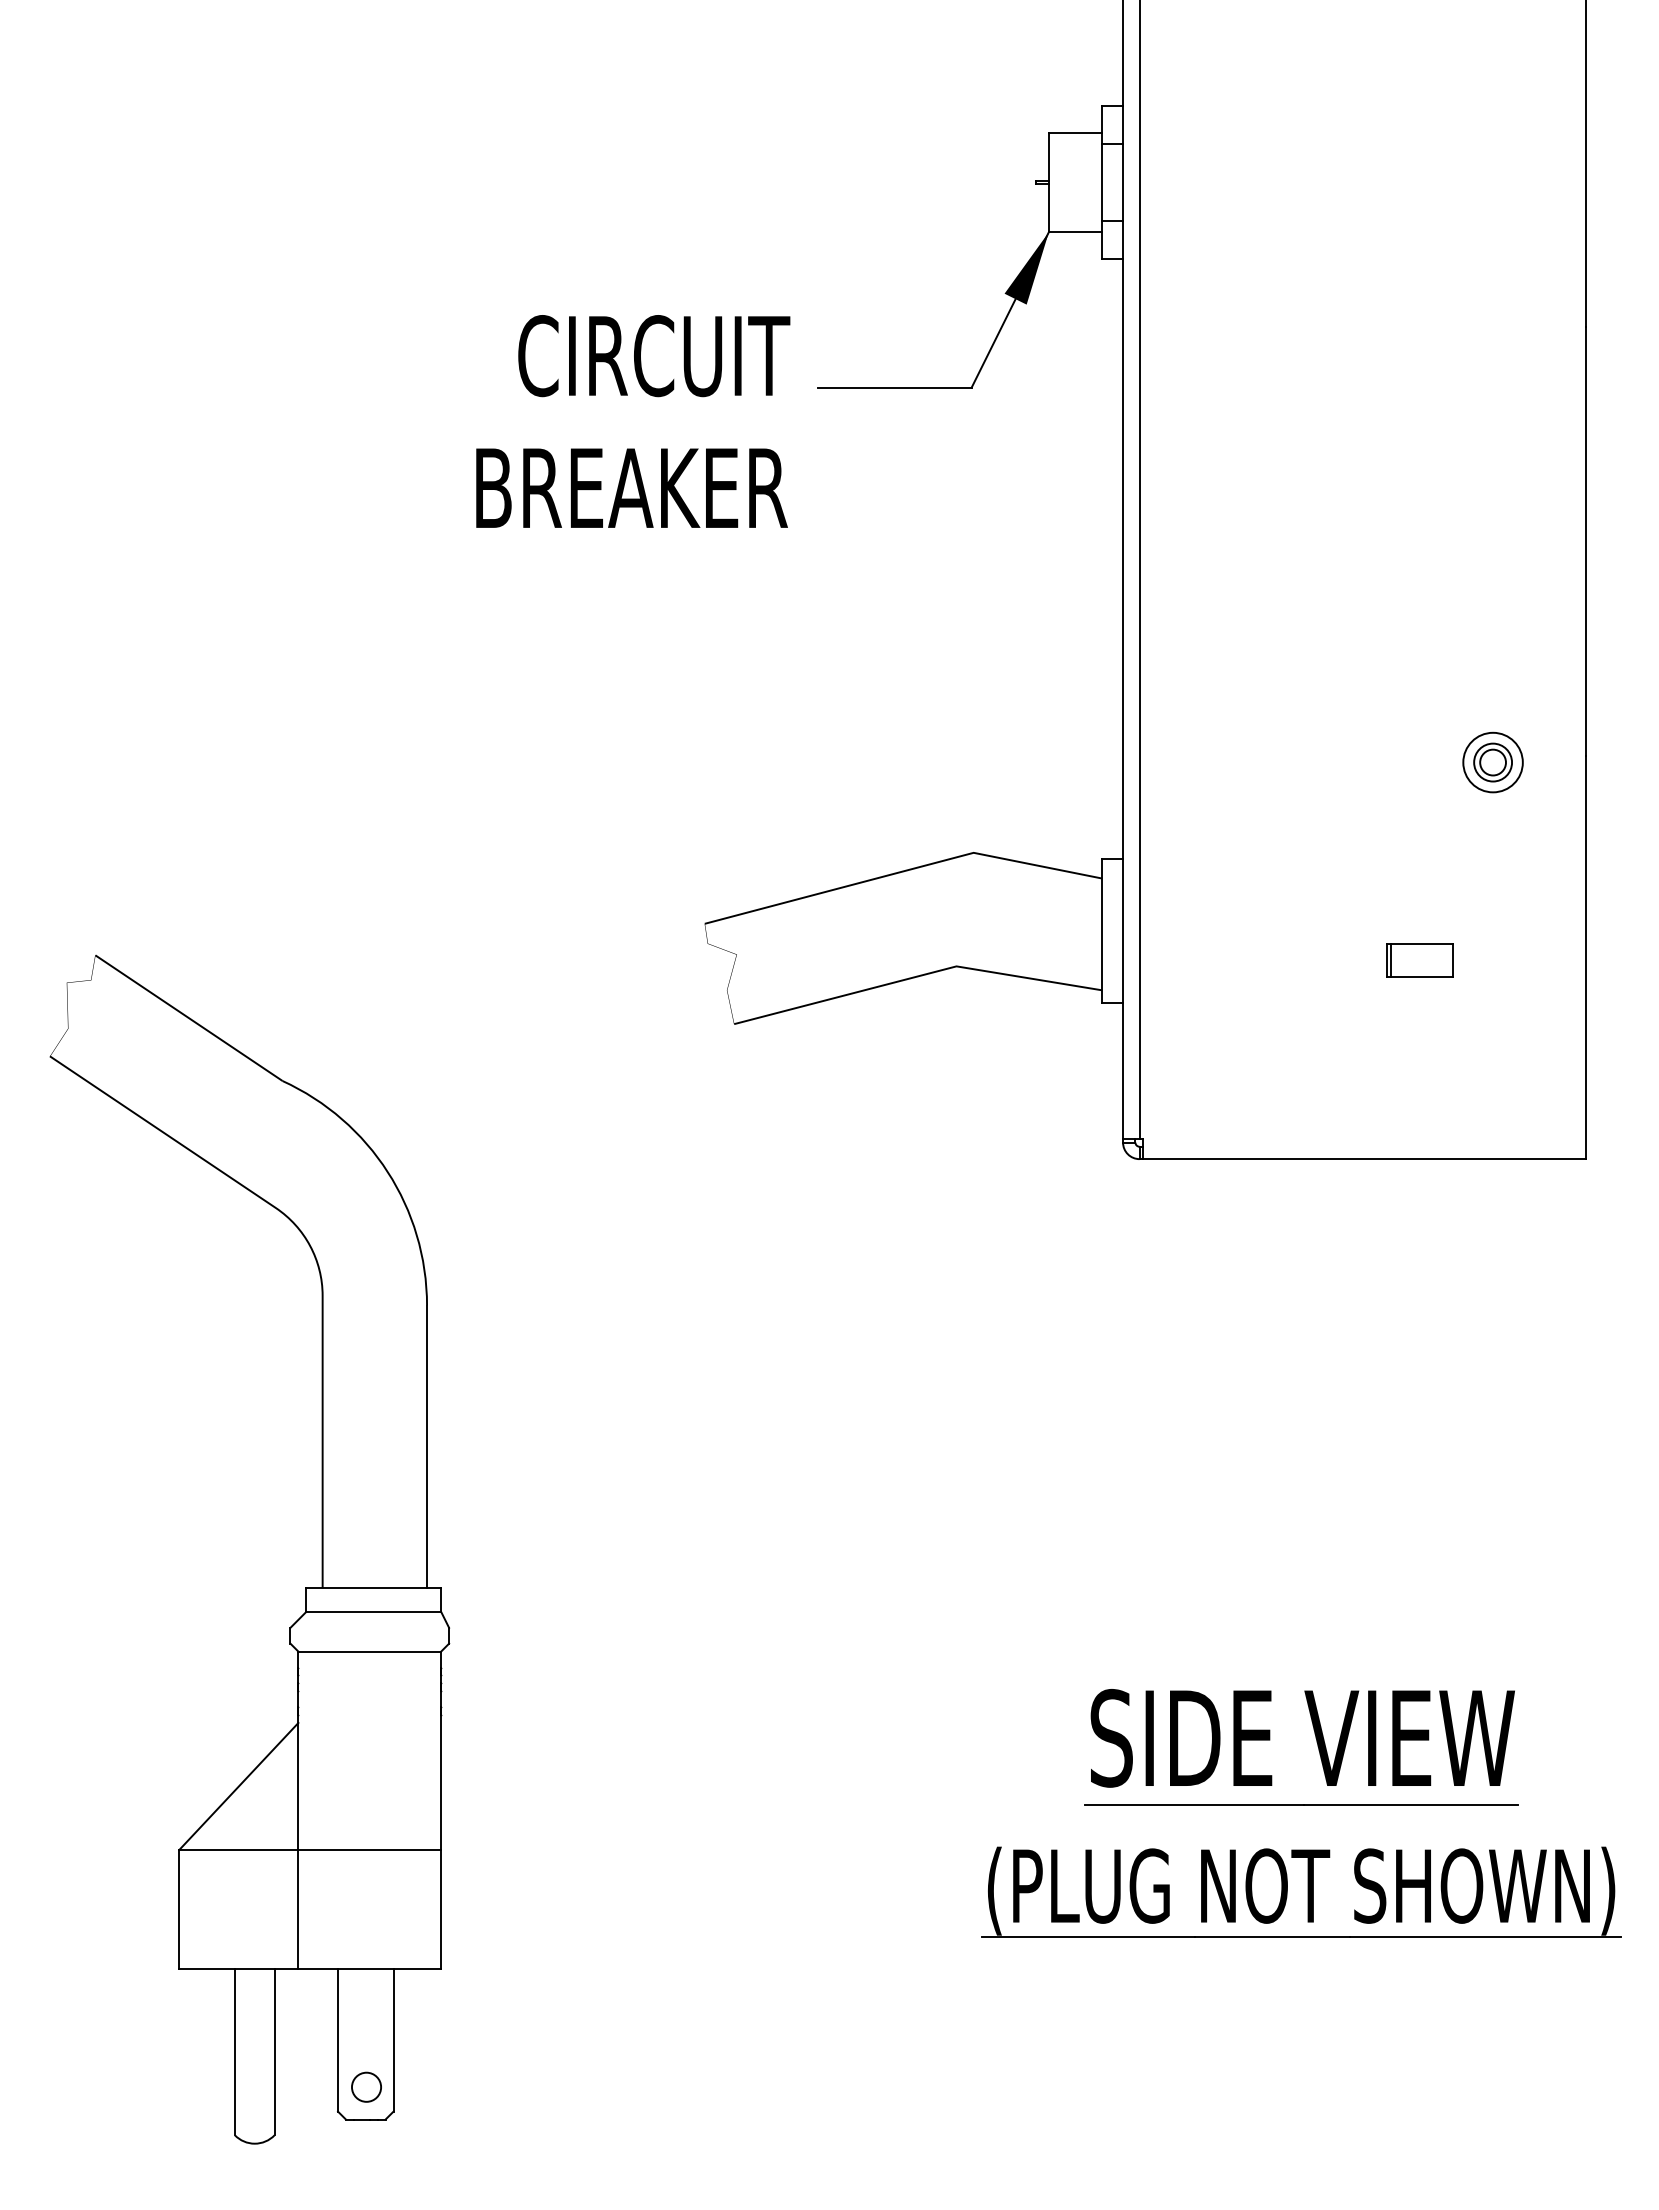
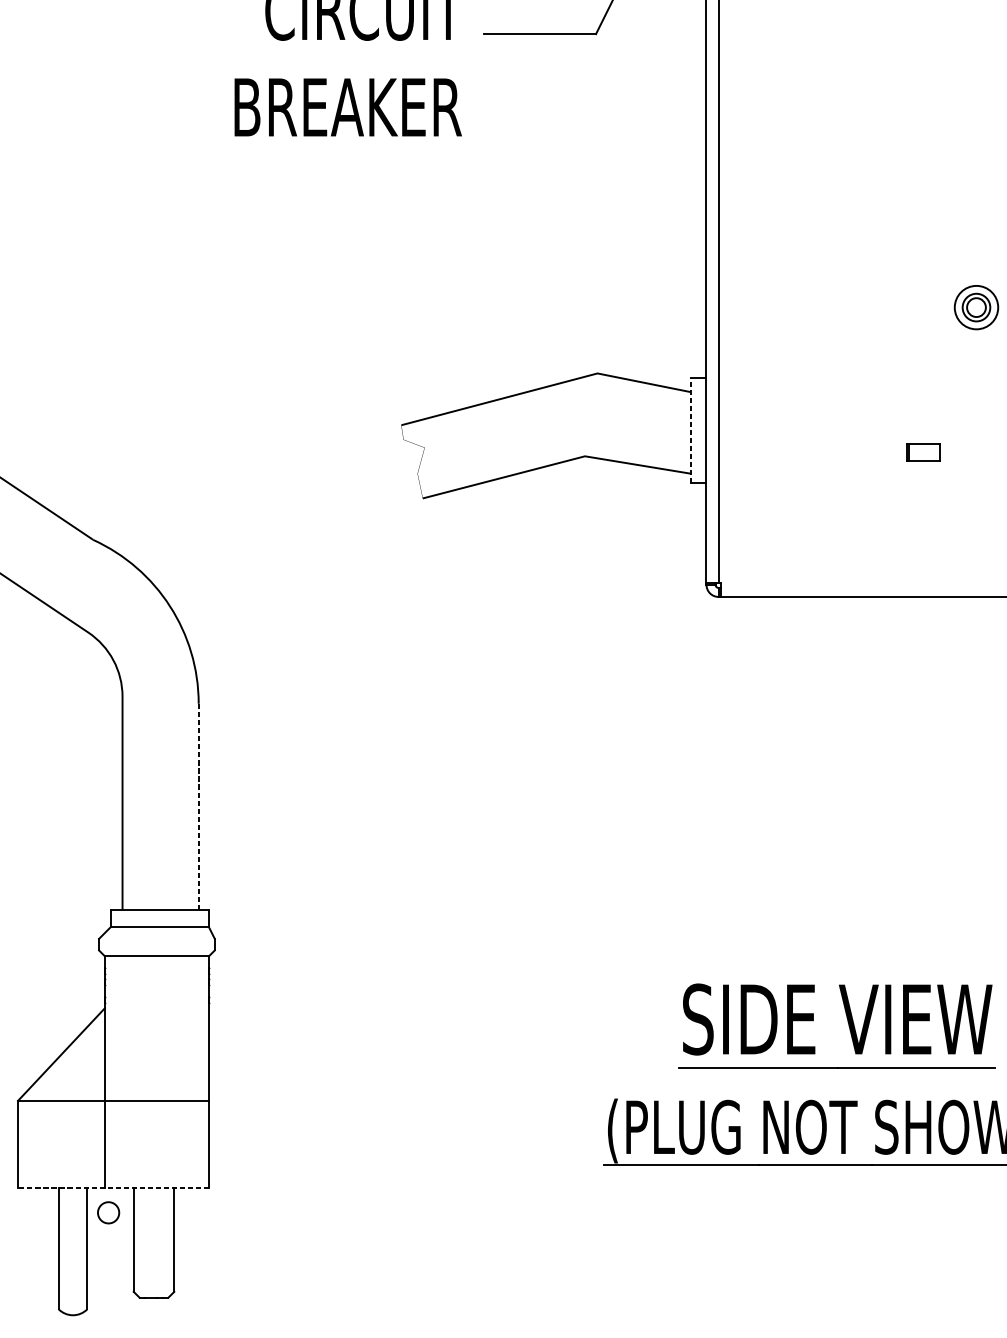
line: (1102, 930) -> (691, 430), solid -> dashed
part: (1419, 960) -> (922, 452), size x0.7
line: (427, 1446) -> (199, 806), solid -> dashed
line: (310, 1968) -> (113, 1187), solid -> dashed
circle: (366, 2086) -> (108, 1212), moved

